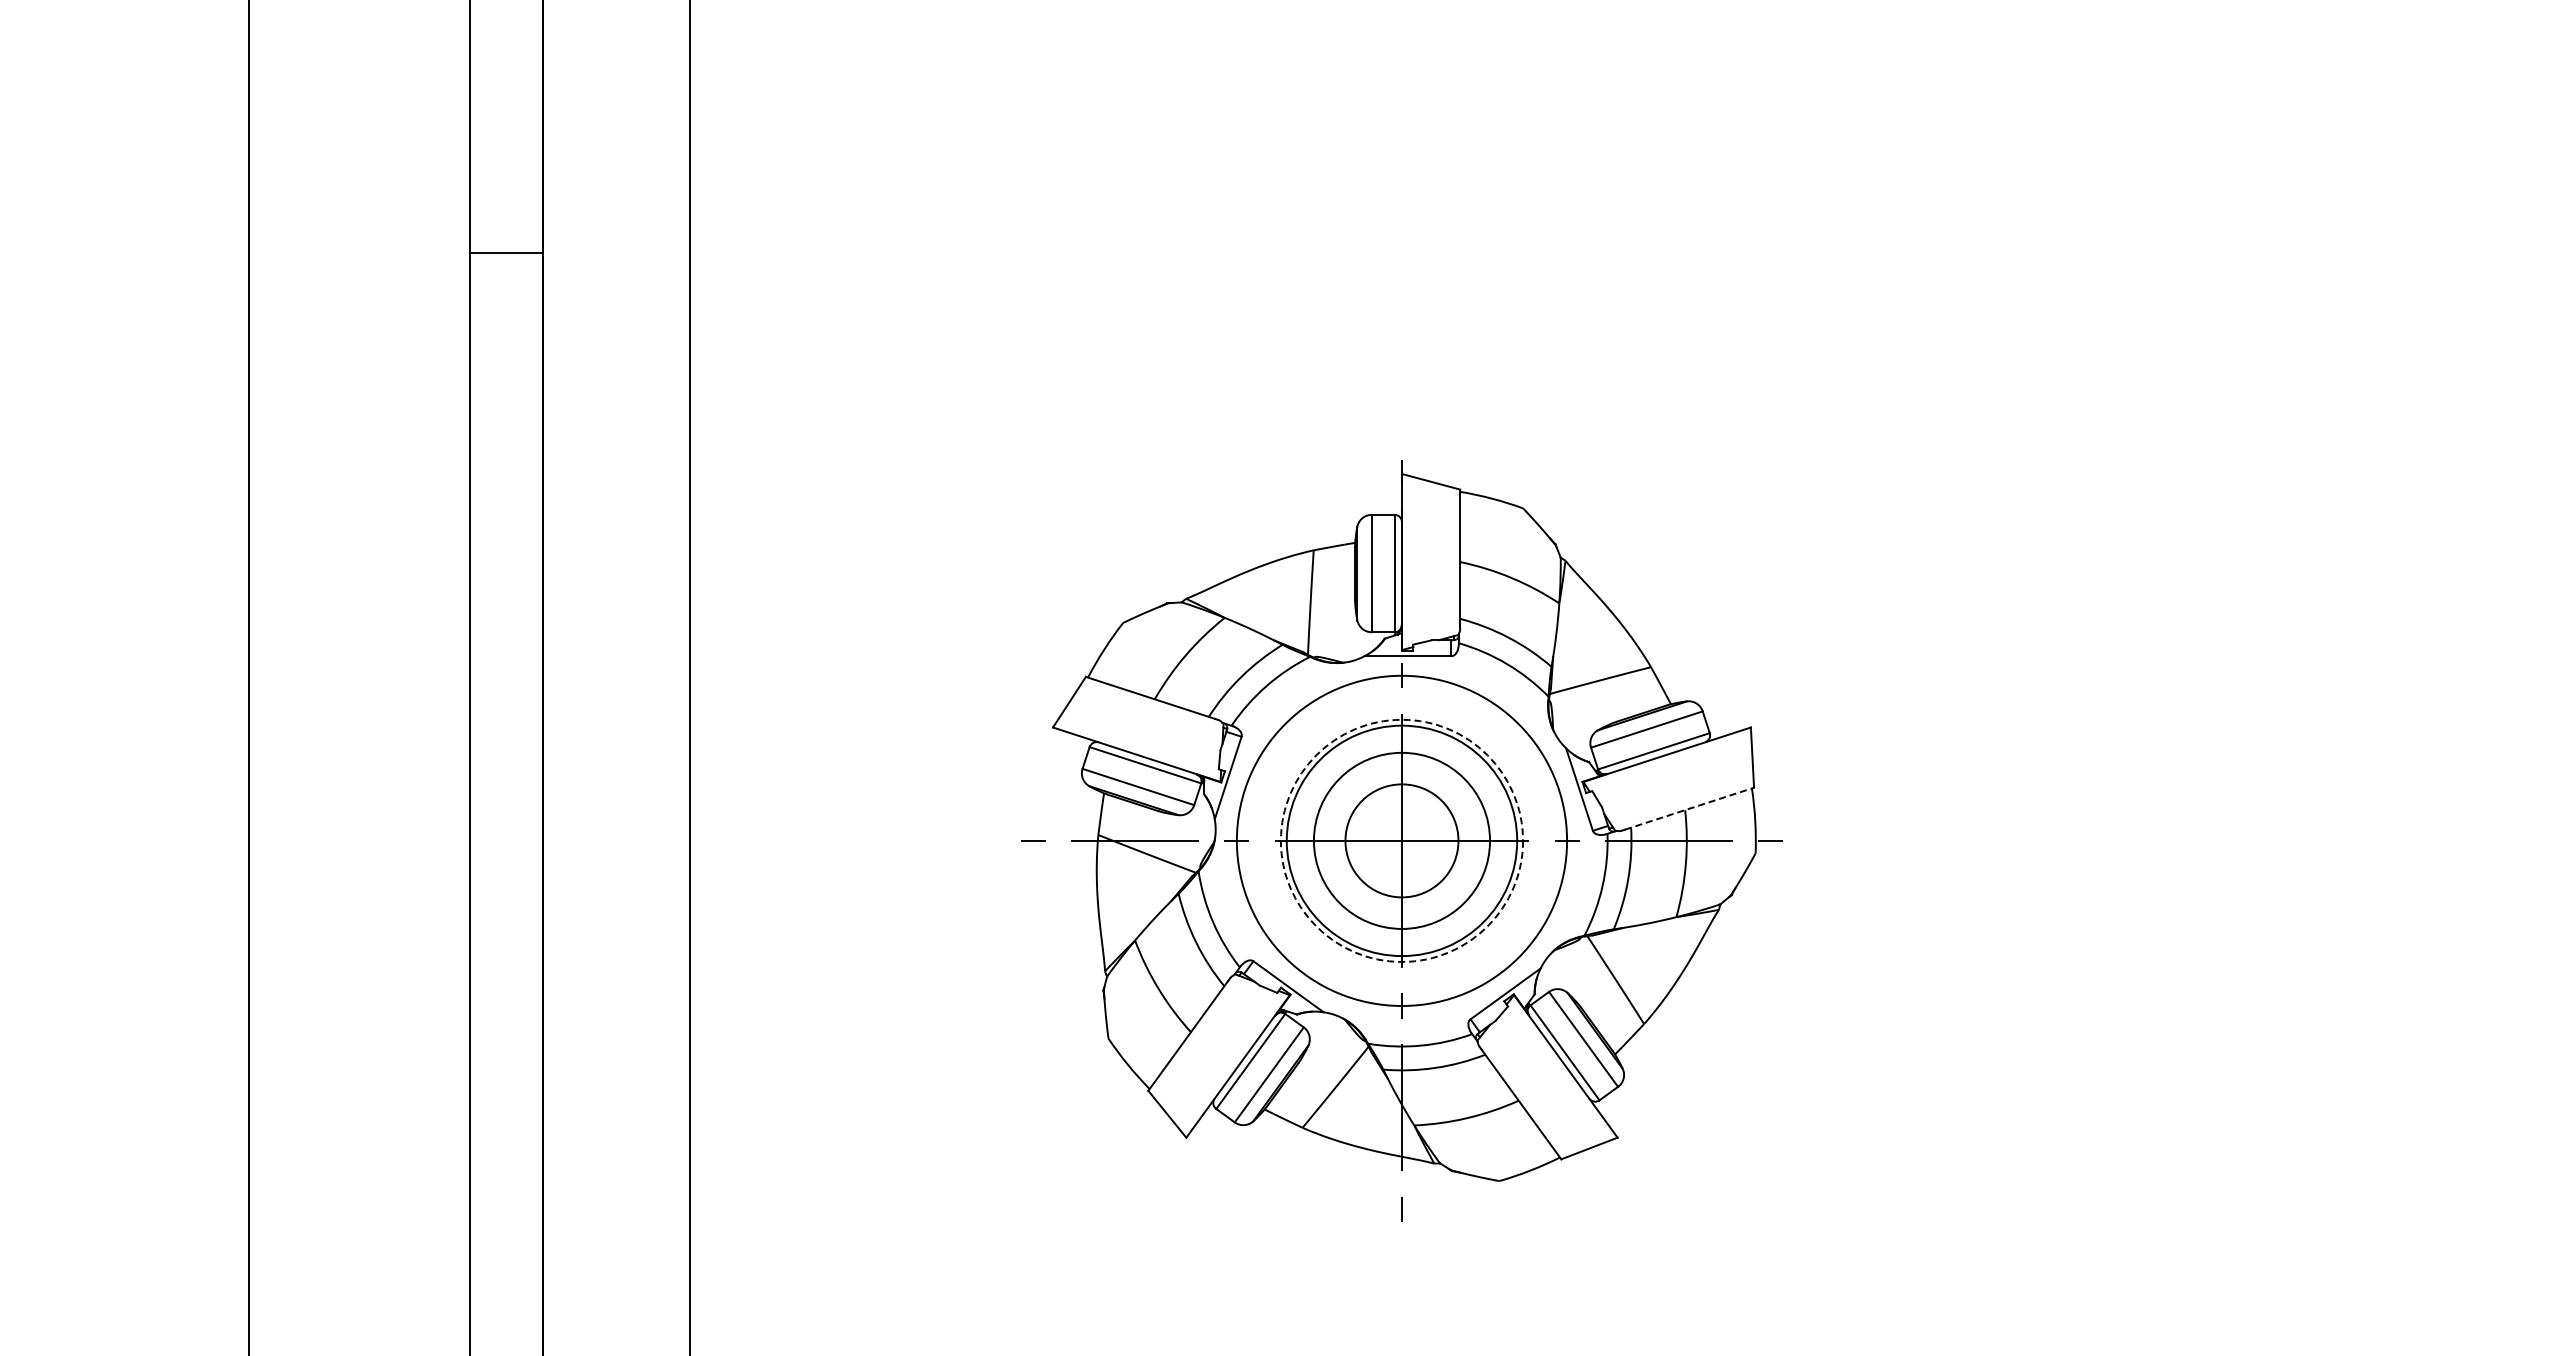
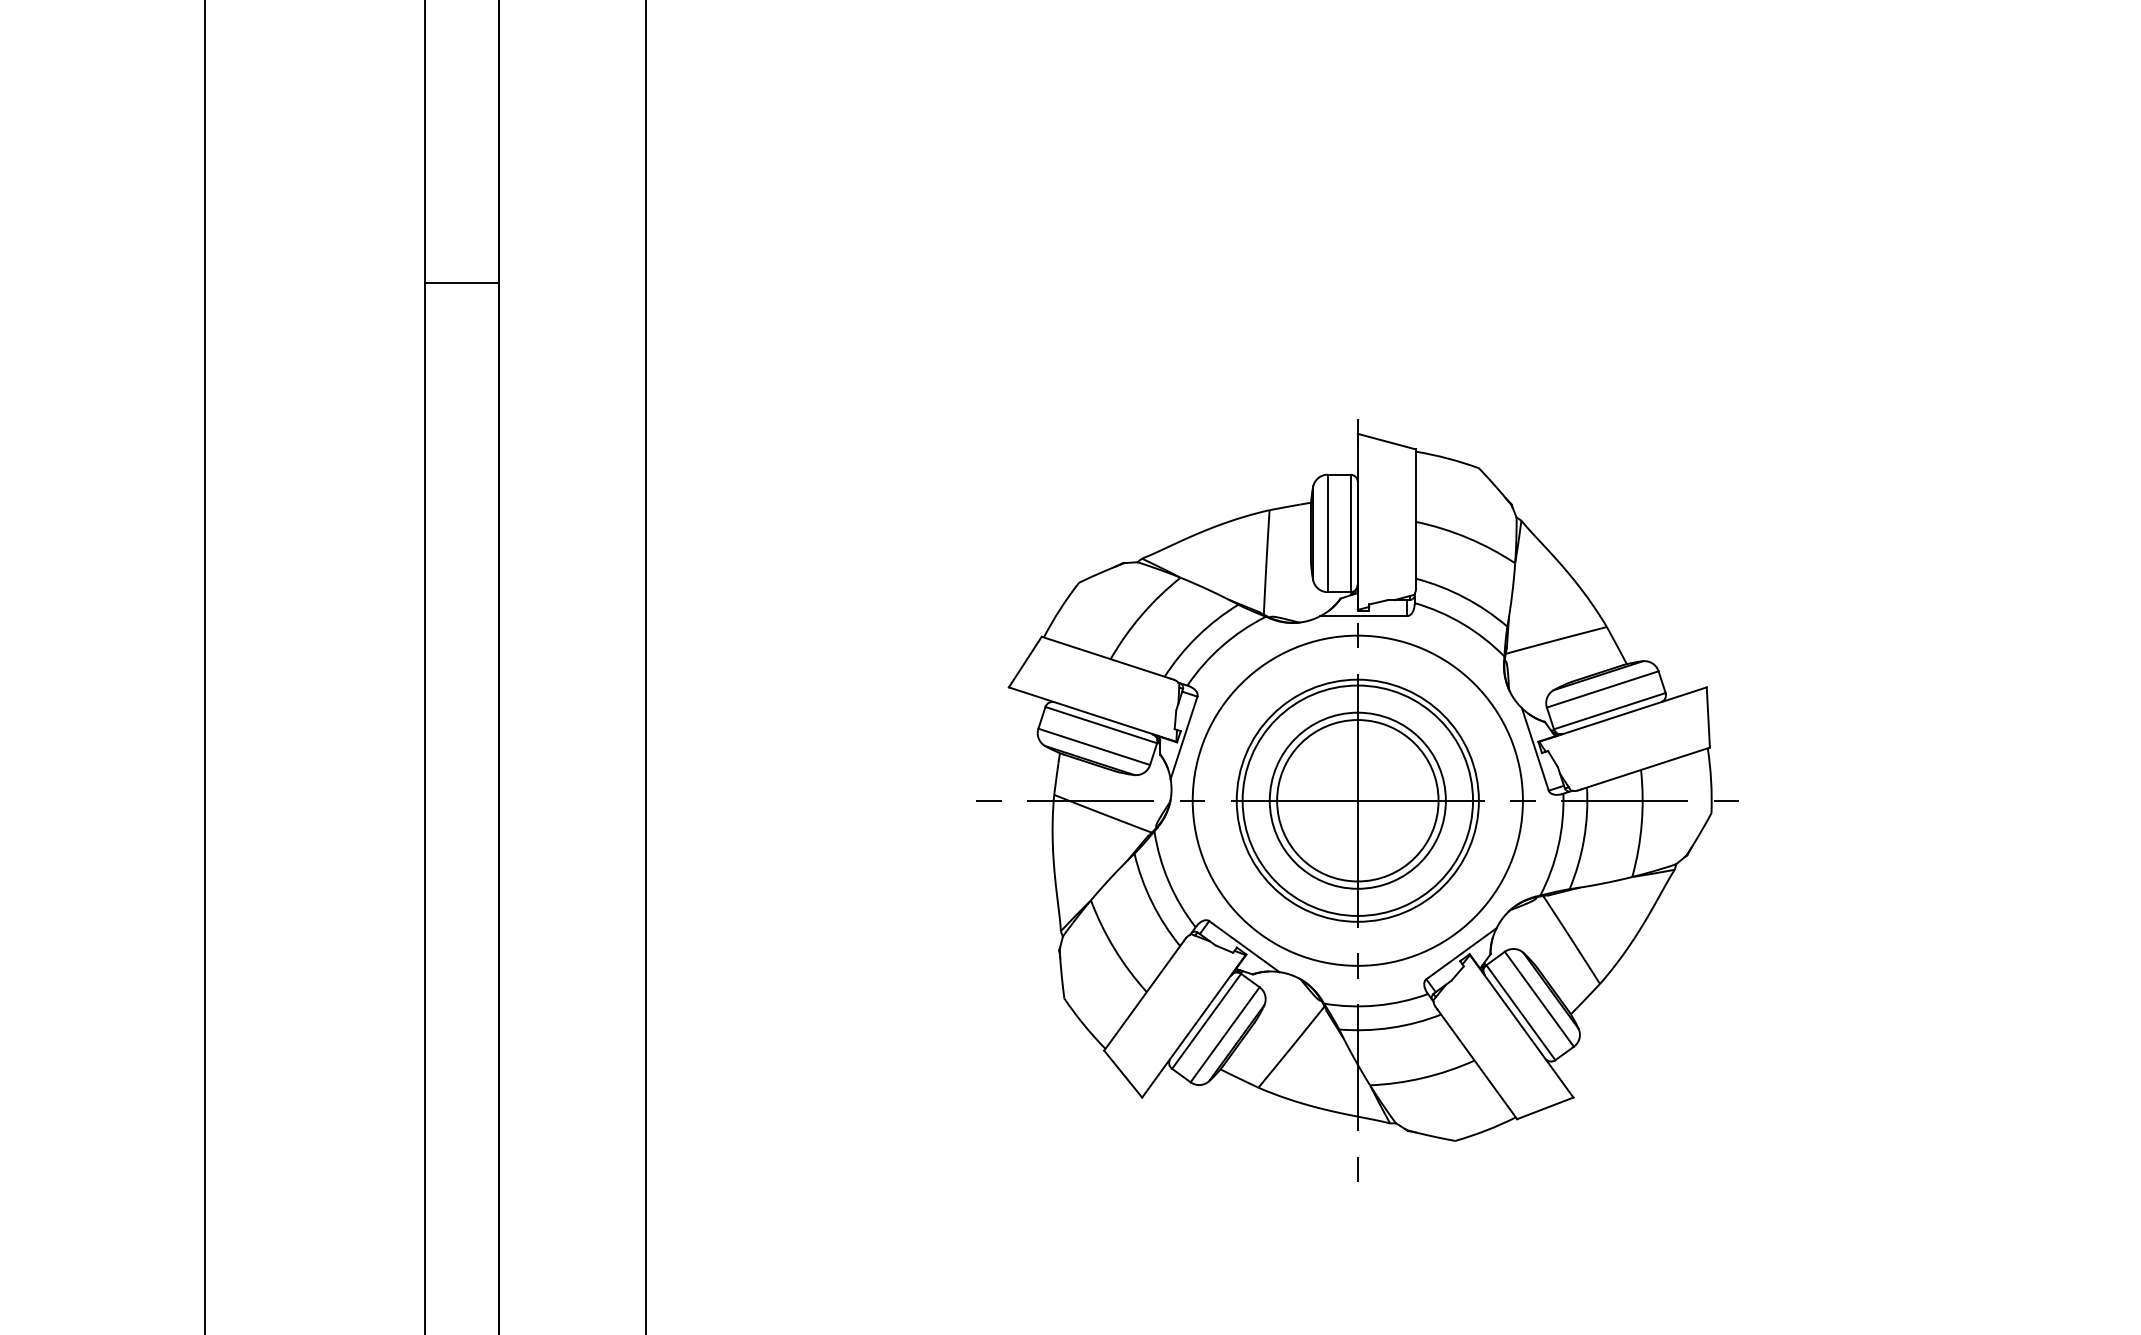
line: (505, 253) -> (461, 283), moved
line: (1689, 808) -> (1645, 768), dashed -> solid
circle: (1401, 840) -> (1357, 800), dashed -> solid
circle: (1401, 840) -> (1357, 800), size x1.43

